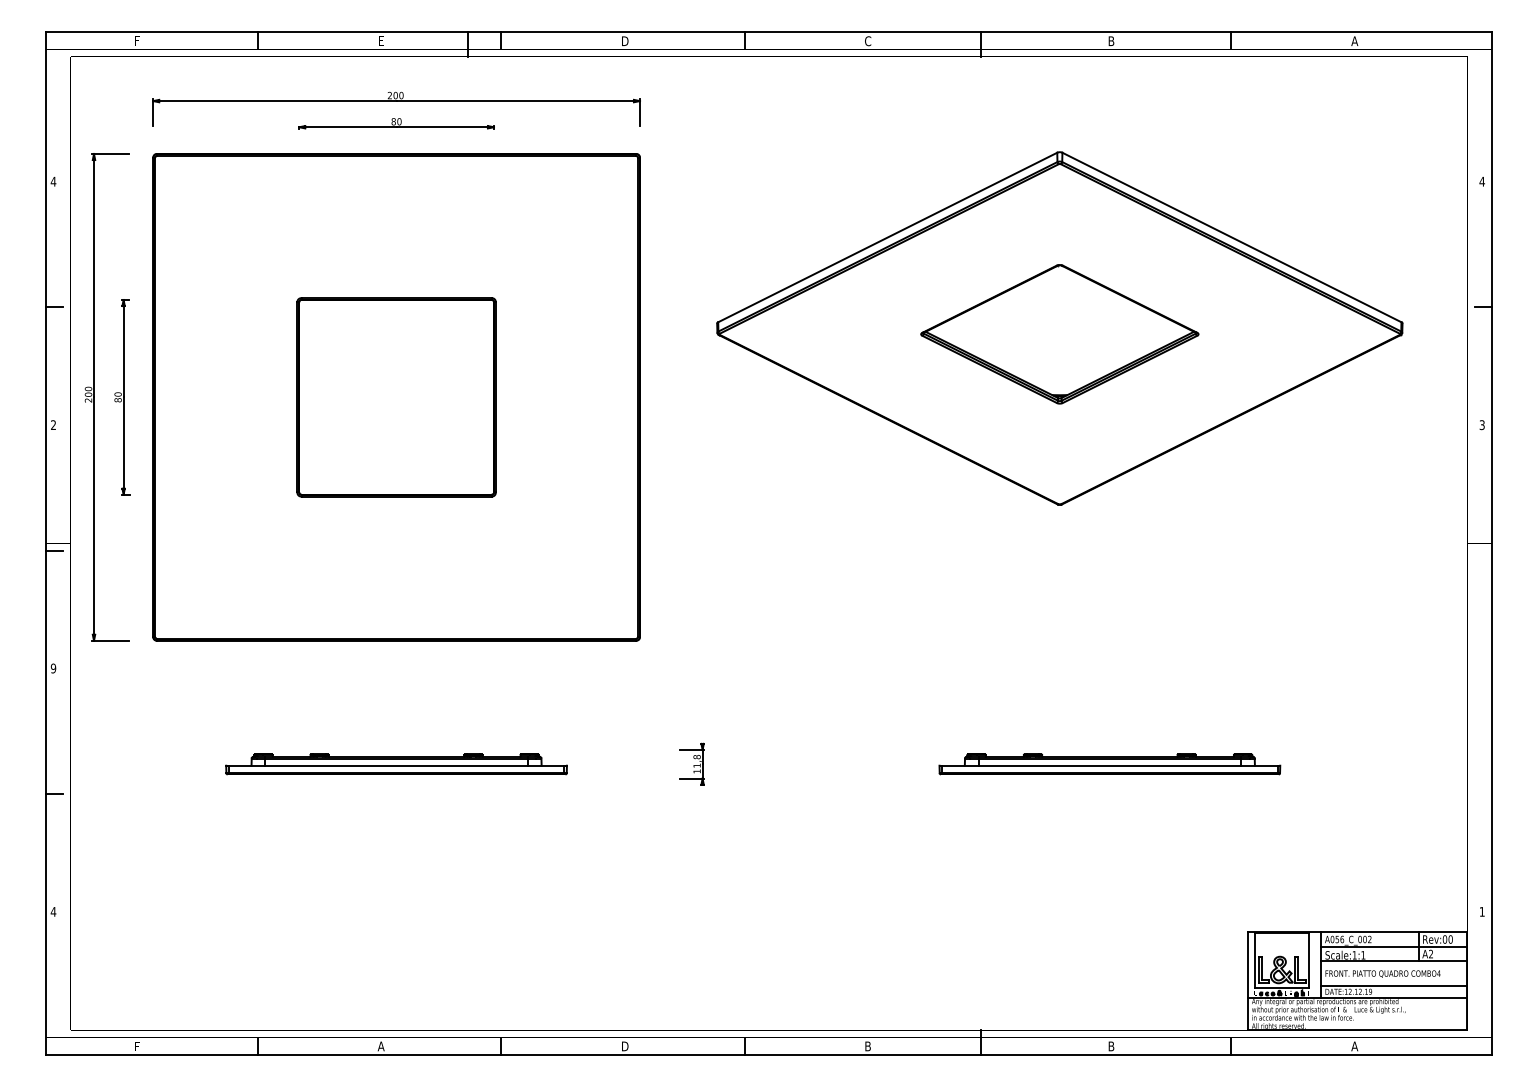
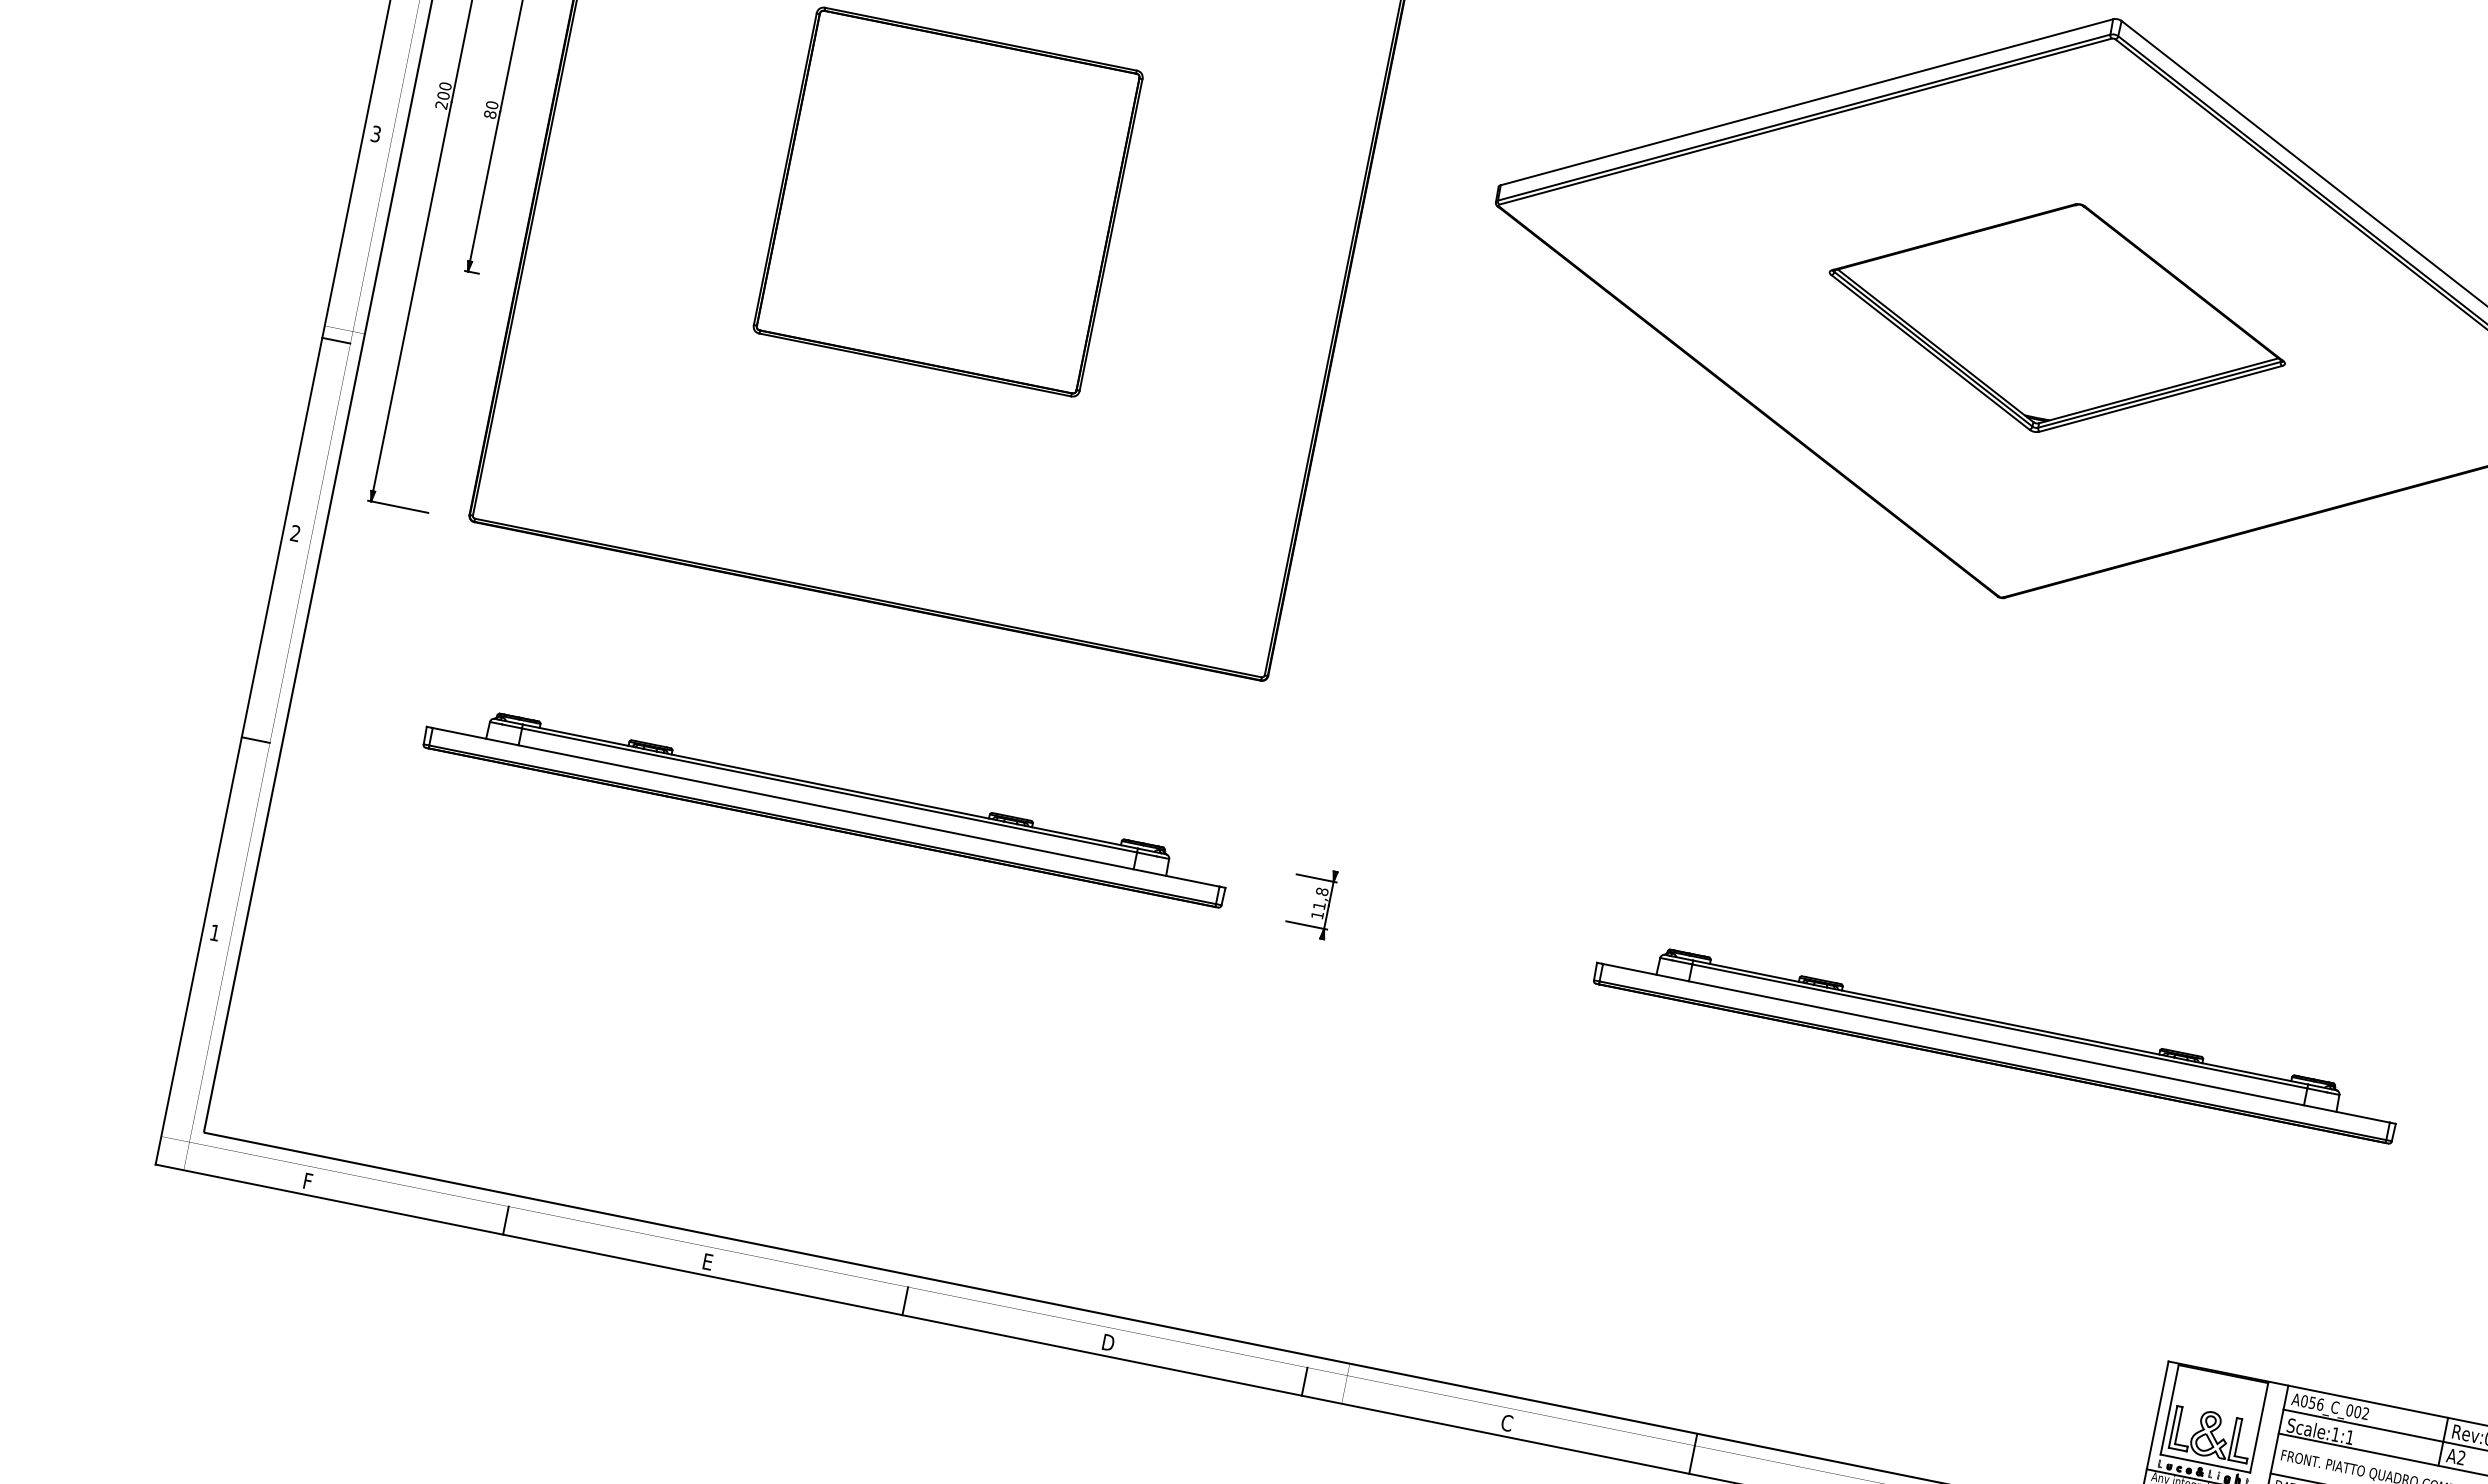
text: (53, 425) -> (375, 134), 2 -> 3
text: (53, 668) -> (295, 533), 9 -> 2
part: (396, 764) -> (826, 804), size x1.43
part: (1109, 764) -> (1996, 1040), size x1.43
text: (53, 911) -> (215, 932), 4 -> 1
text: (380, 1046) -> (706, 1261), A -> E
text: (868, 1046) -> (1507, 1423), B -> C

